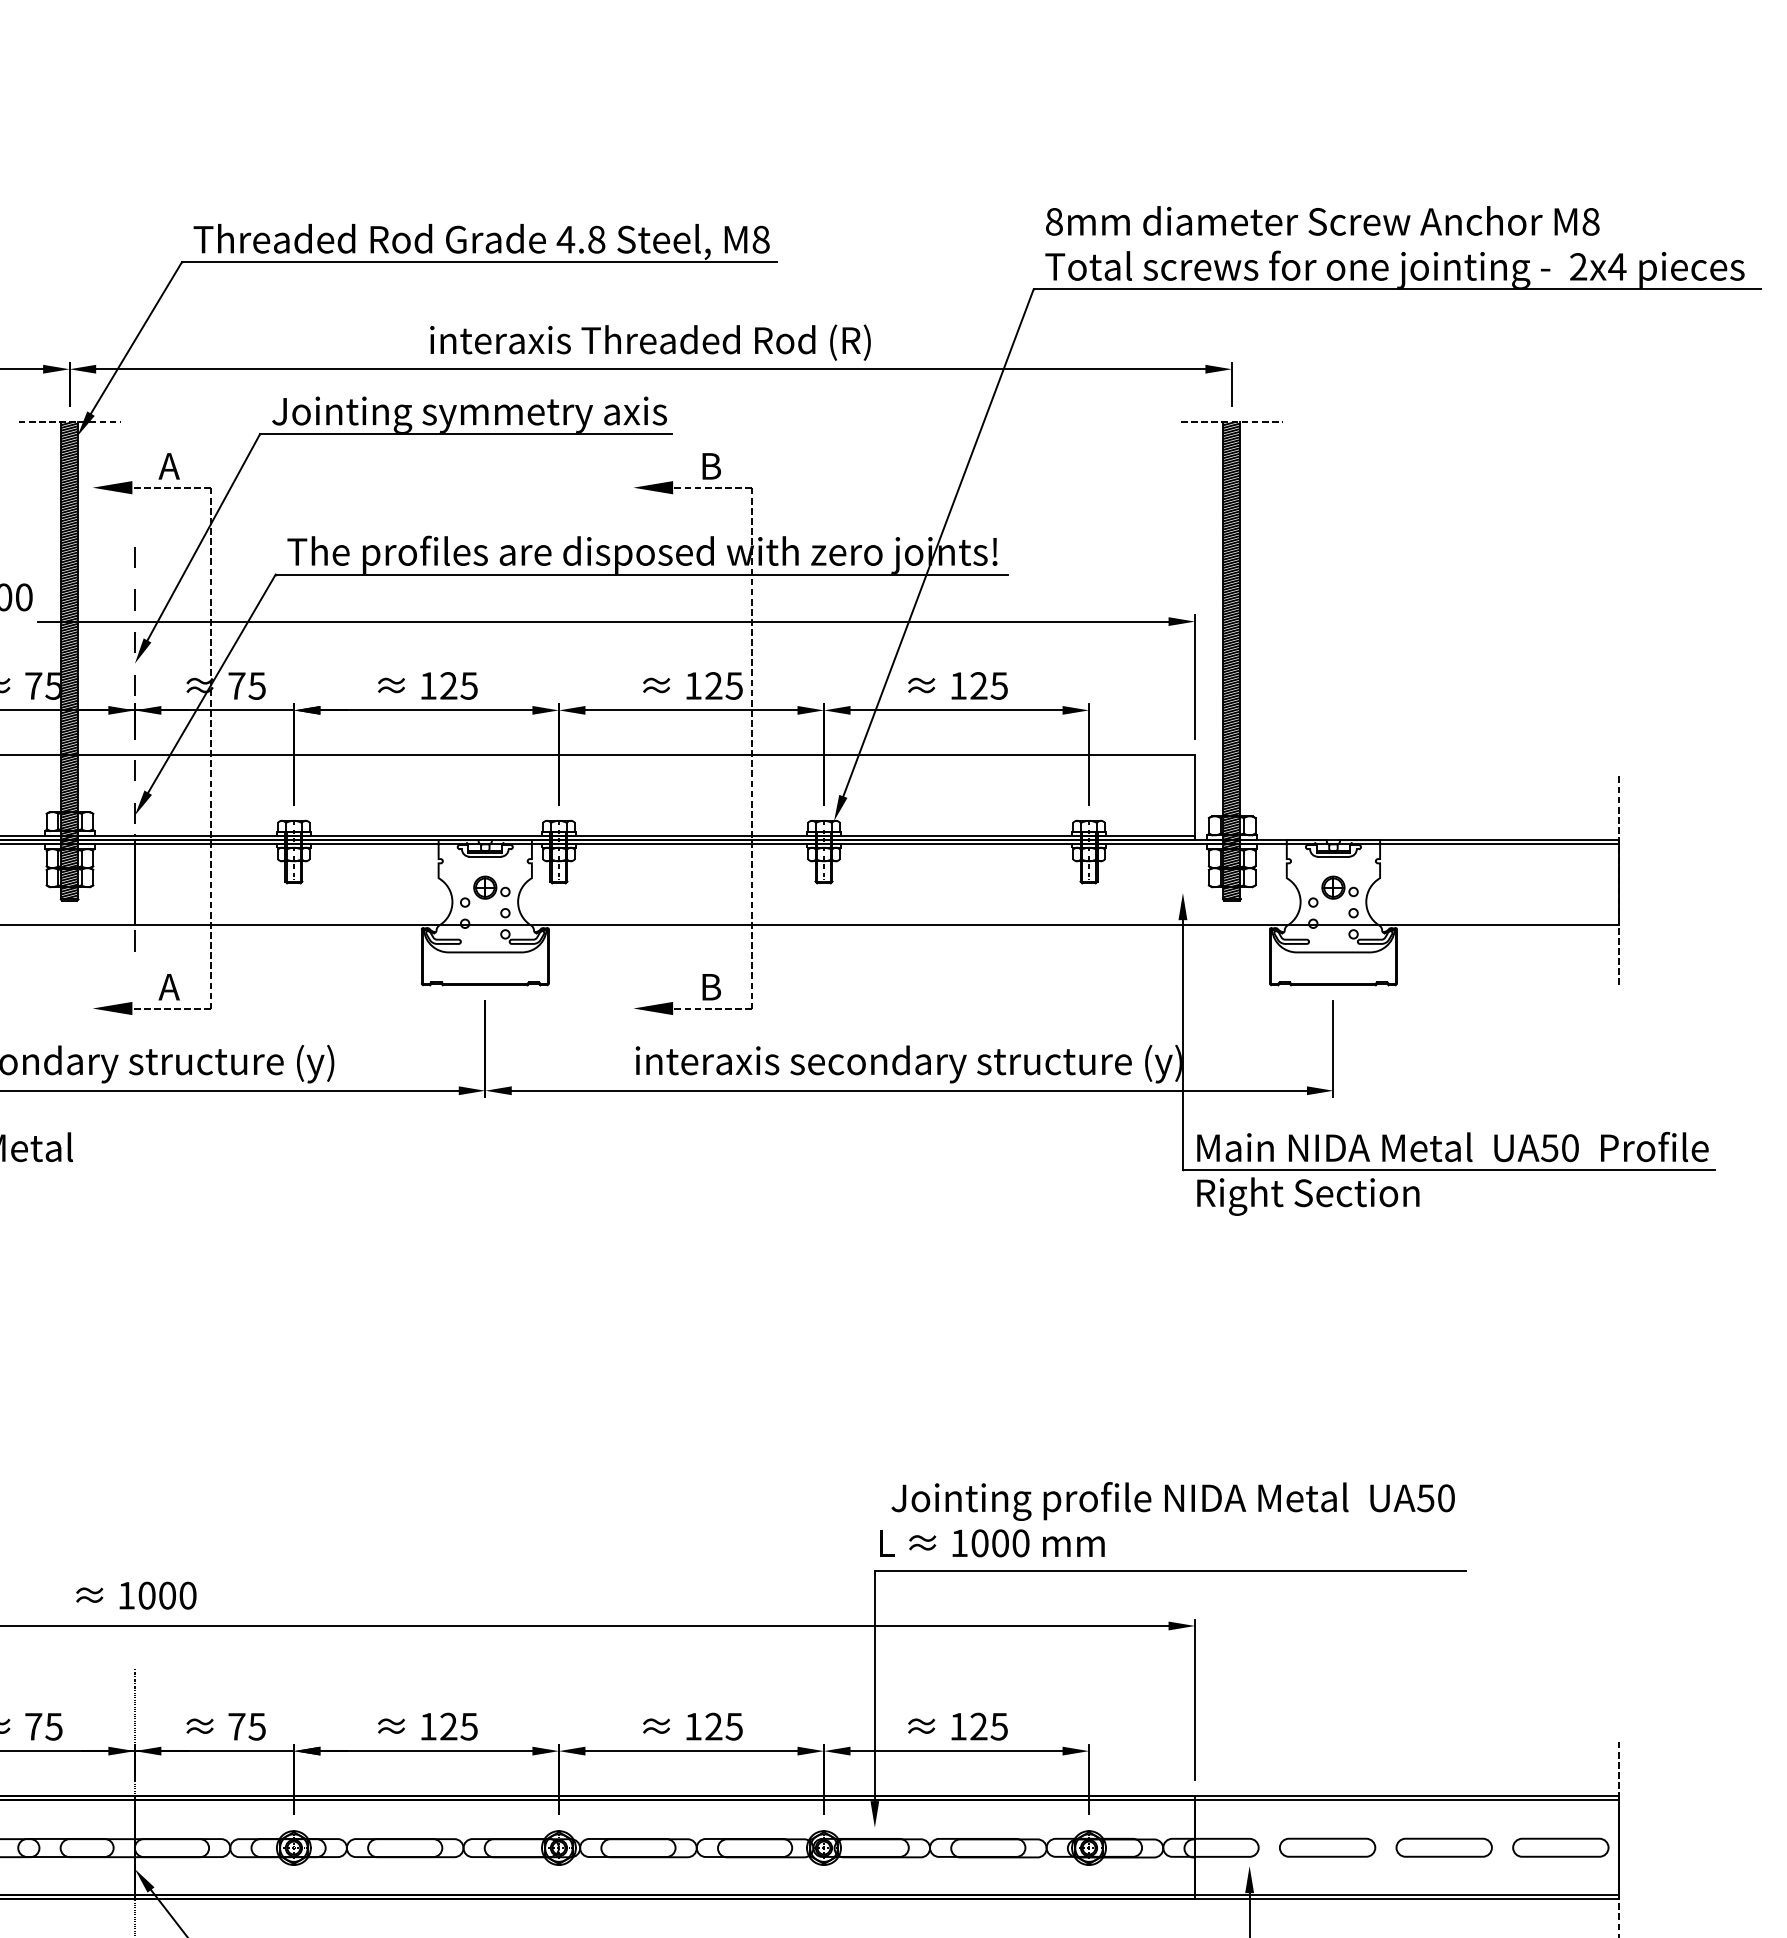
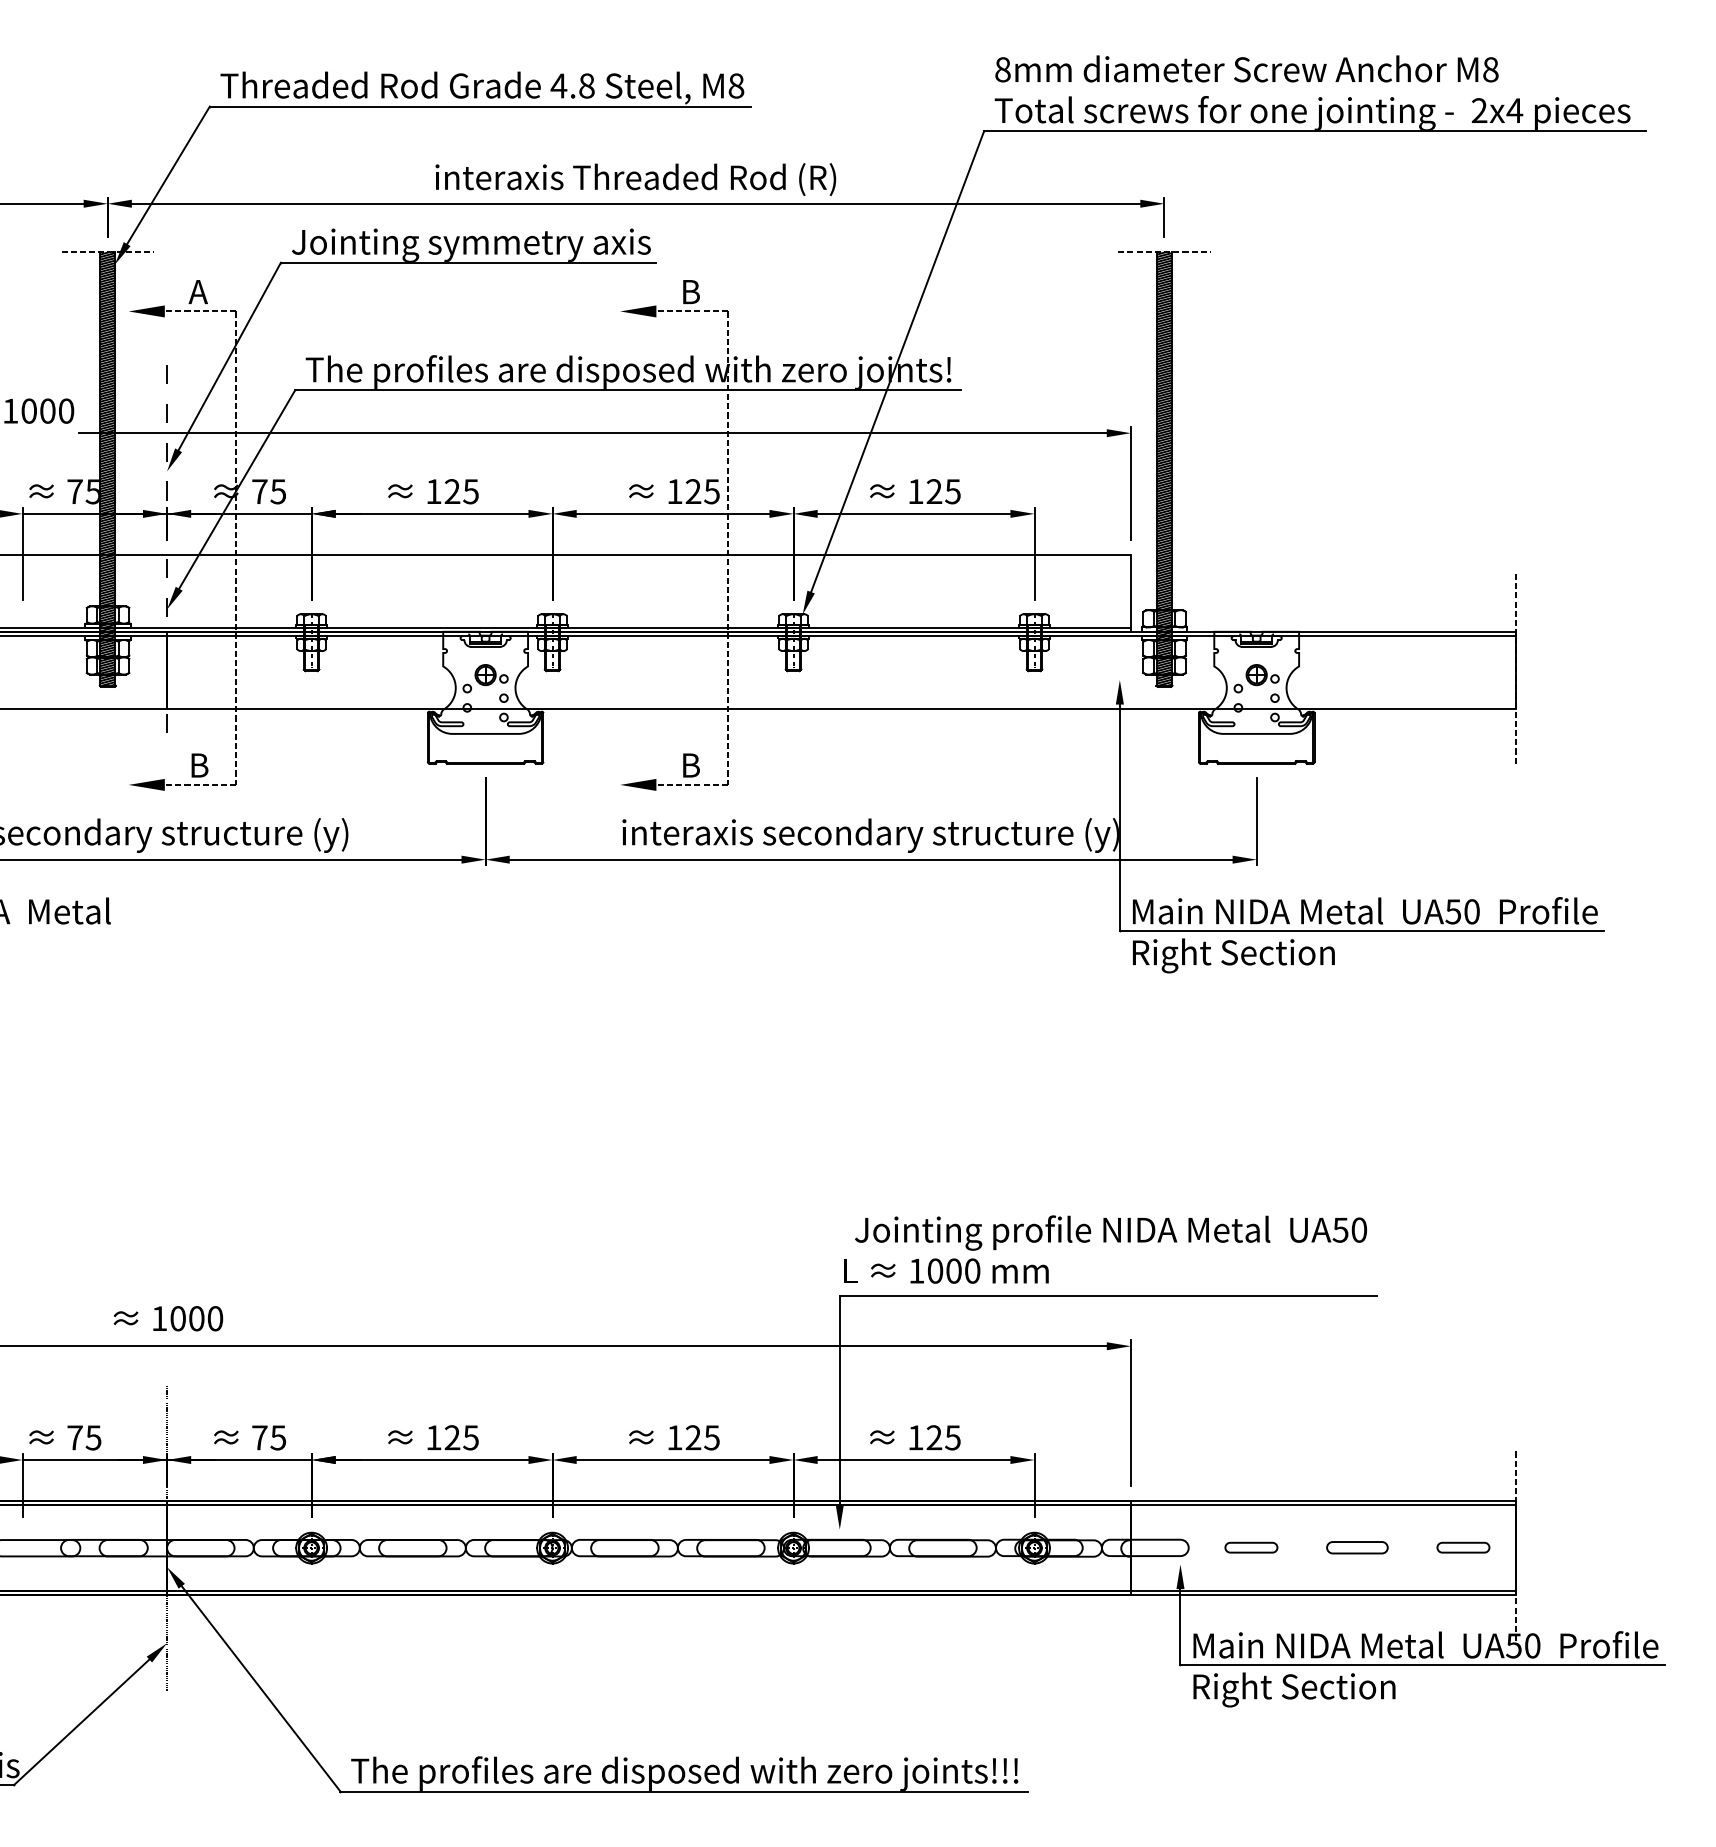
text: (169, 987) -> (198, 765), A -> B
part: (1327, 1847) -> (1251, 1547), size x0.6
part: (1444, 1847) -> (1357, 1547), size x0.7
part: (1560, 1847) -> (1463, 1547), size x0.6

